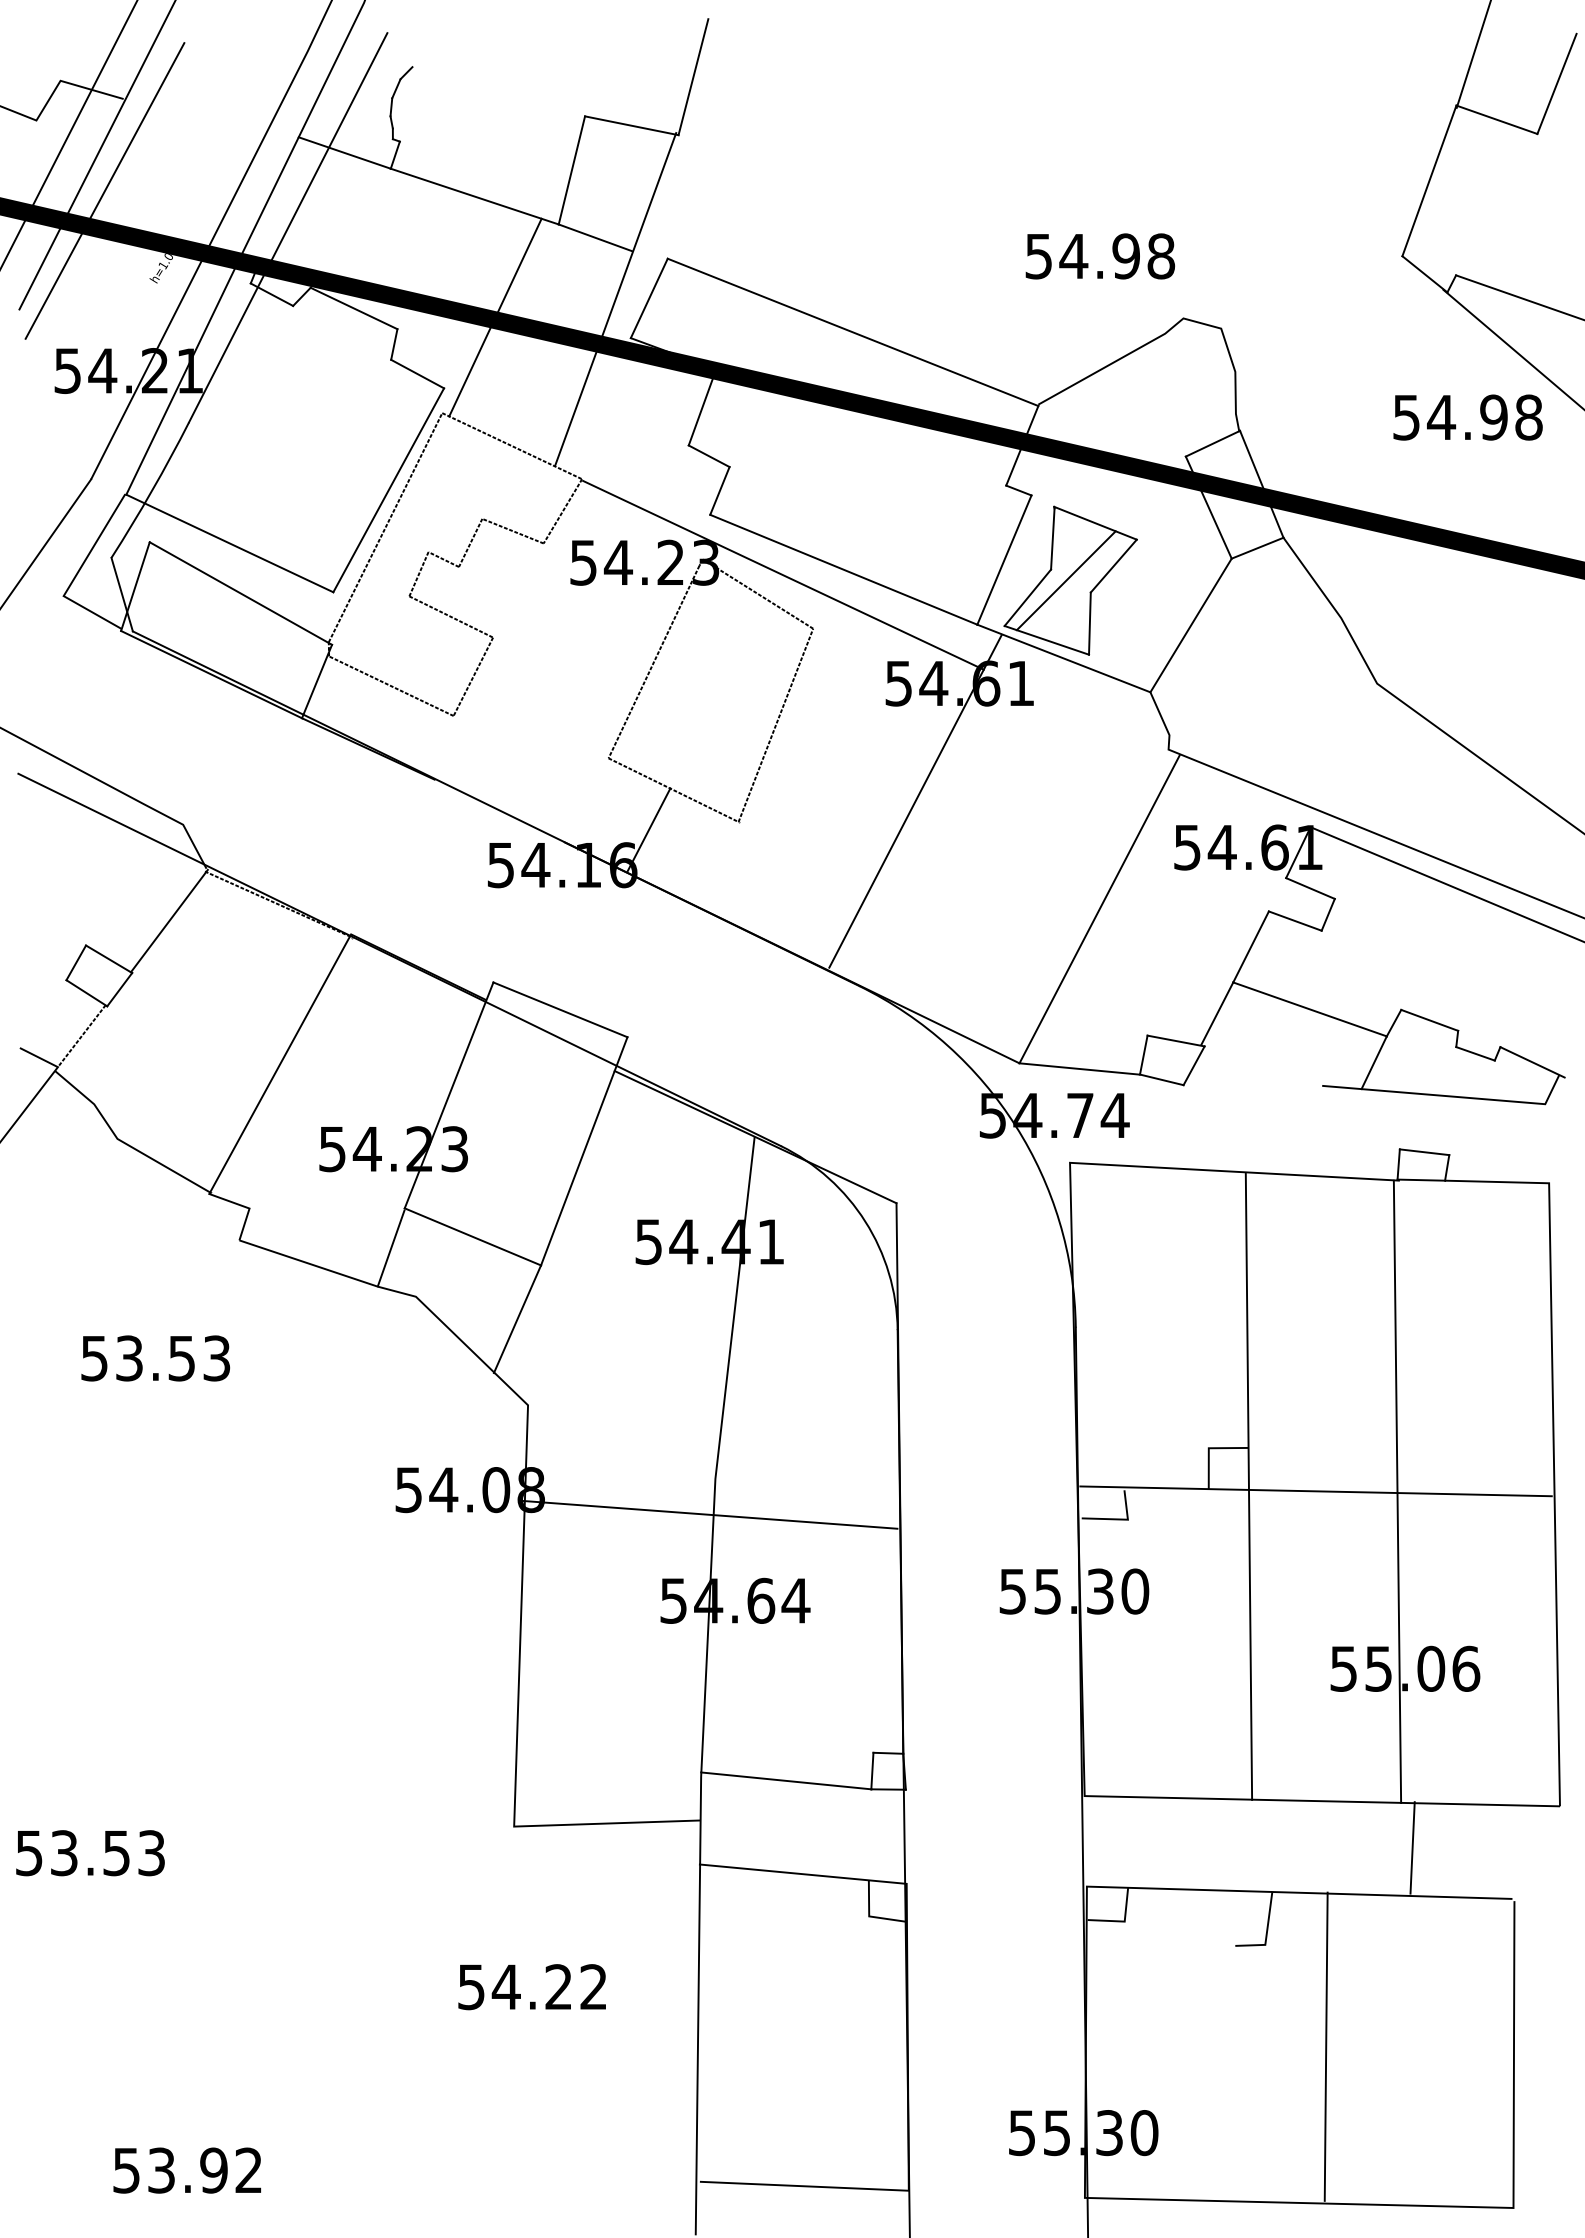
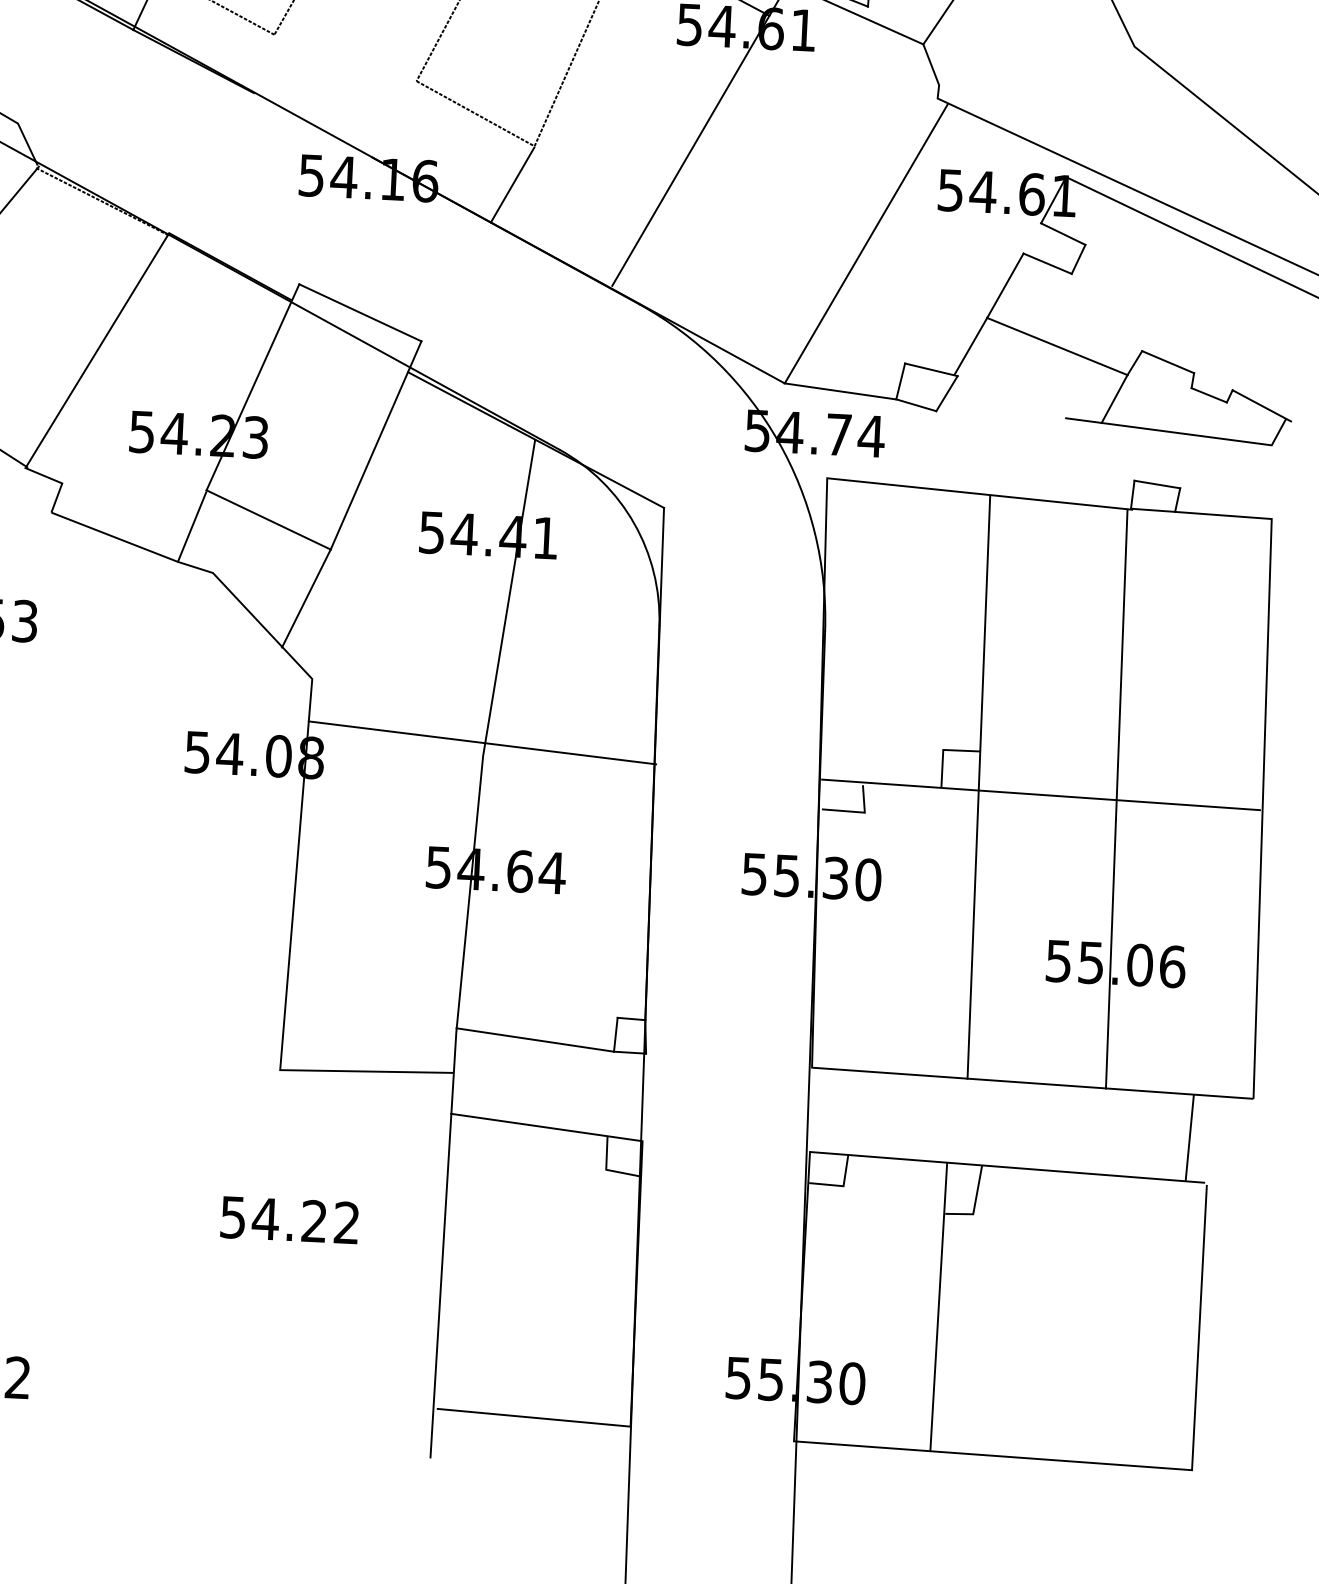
line: (648, 829) -> (512, 184), moved
line: (709, 1514) -> (482, 742), moved
line: (1412, 1847) -> (1189, 1137), moved
line: (1325, 2046) -> (938, 1306), moved

